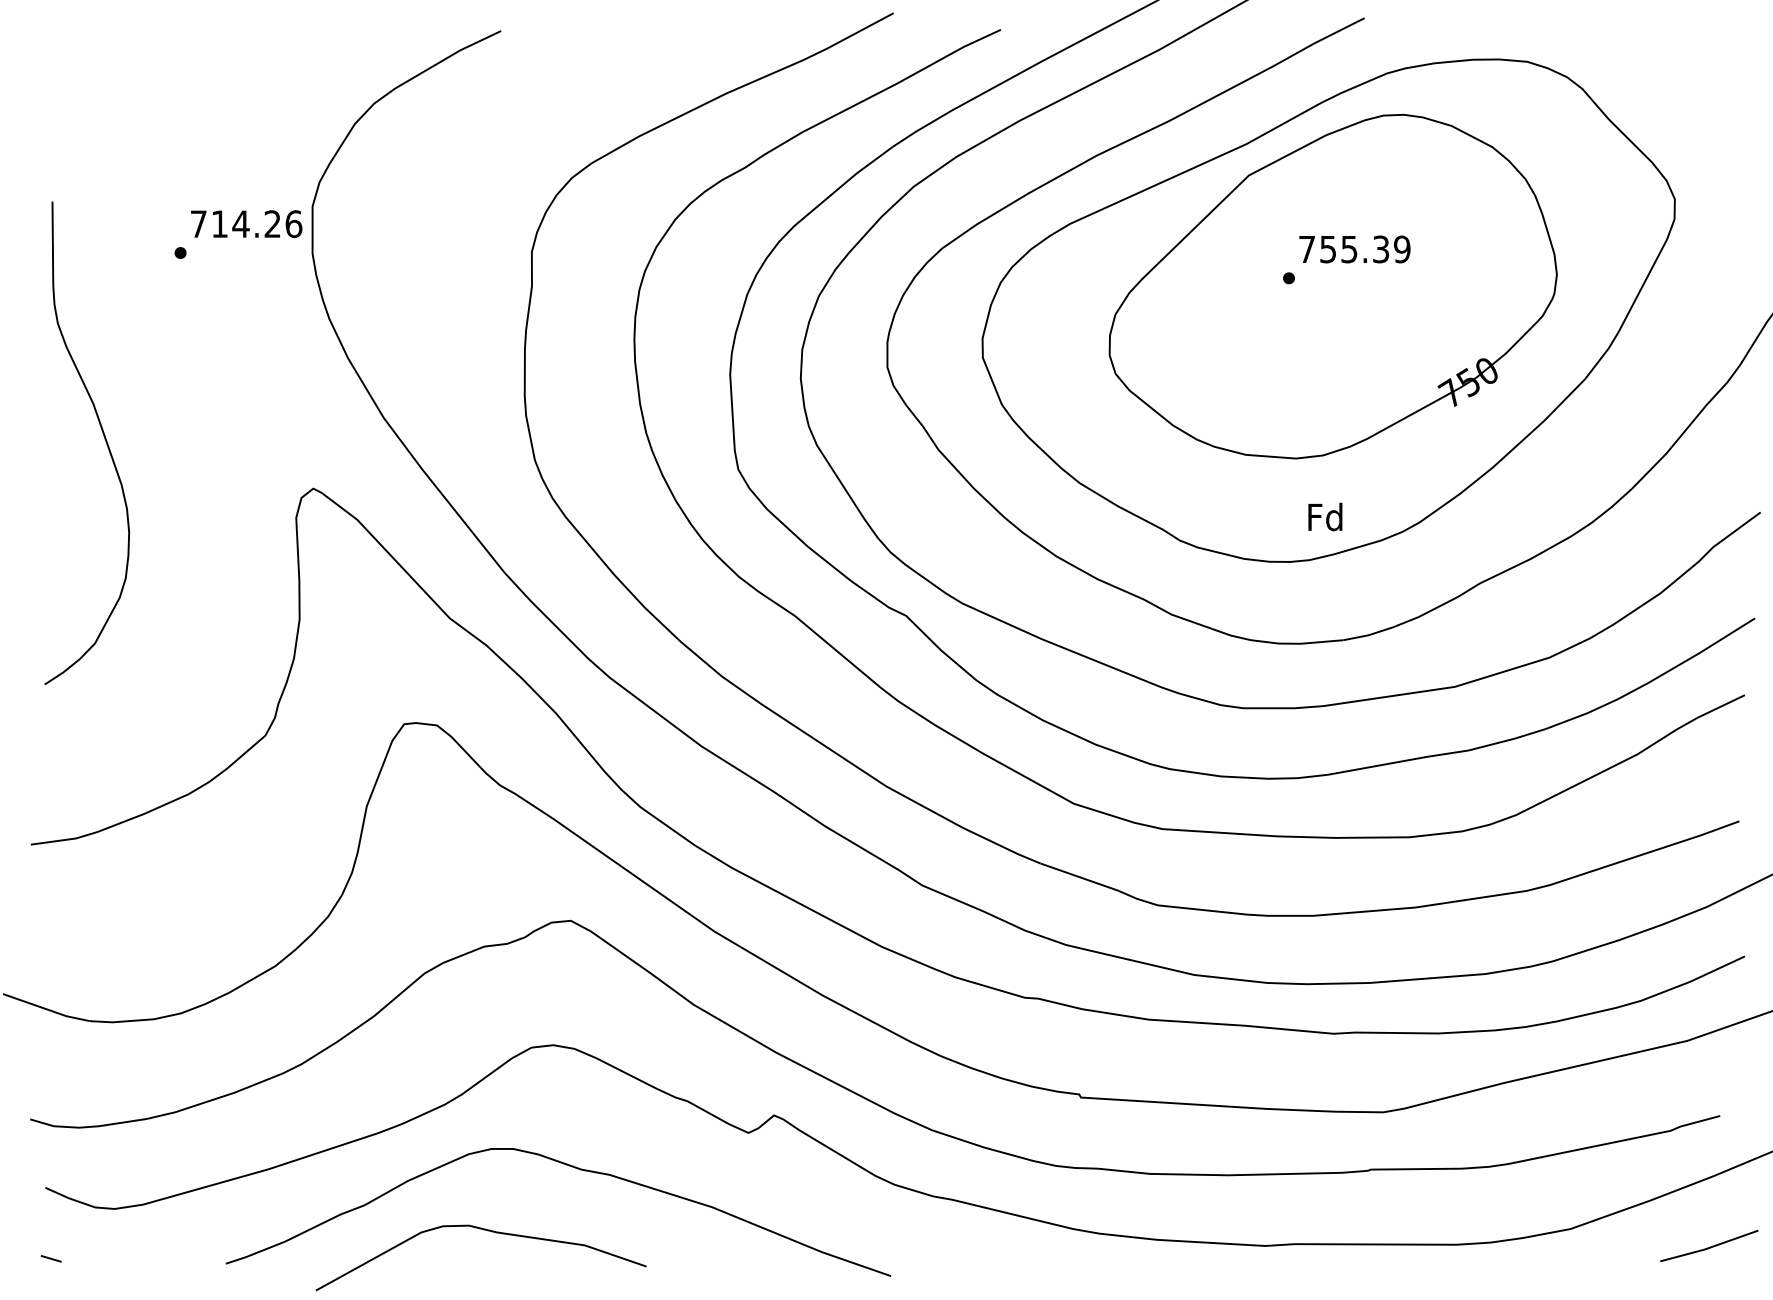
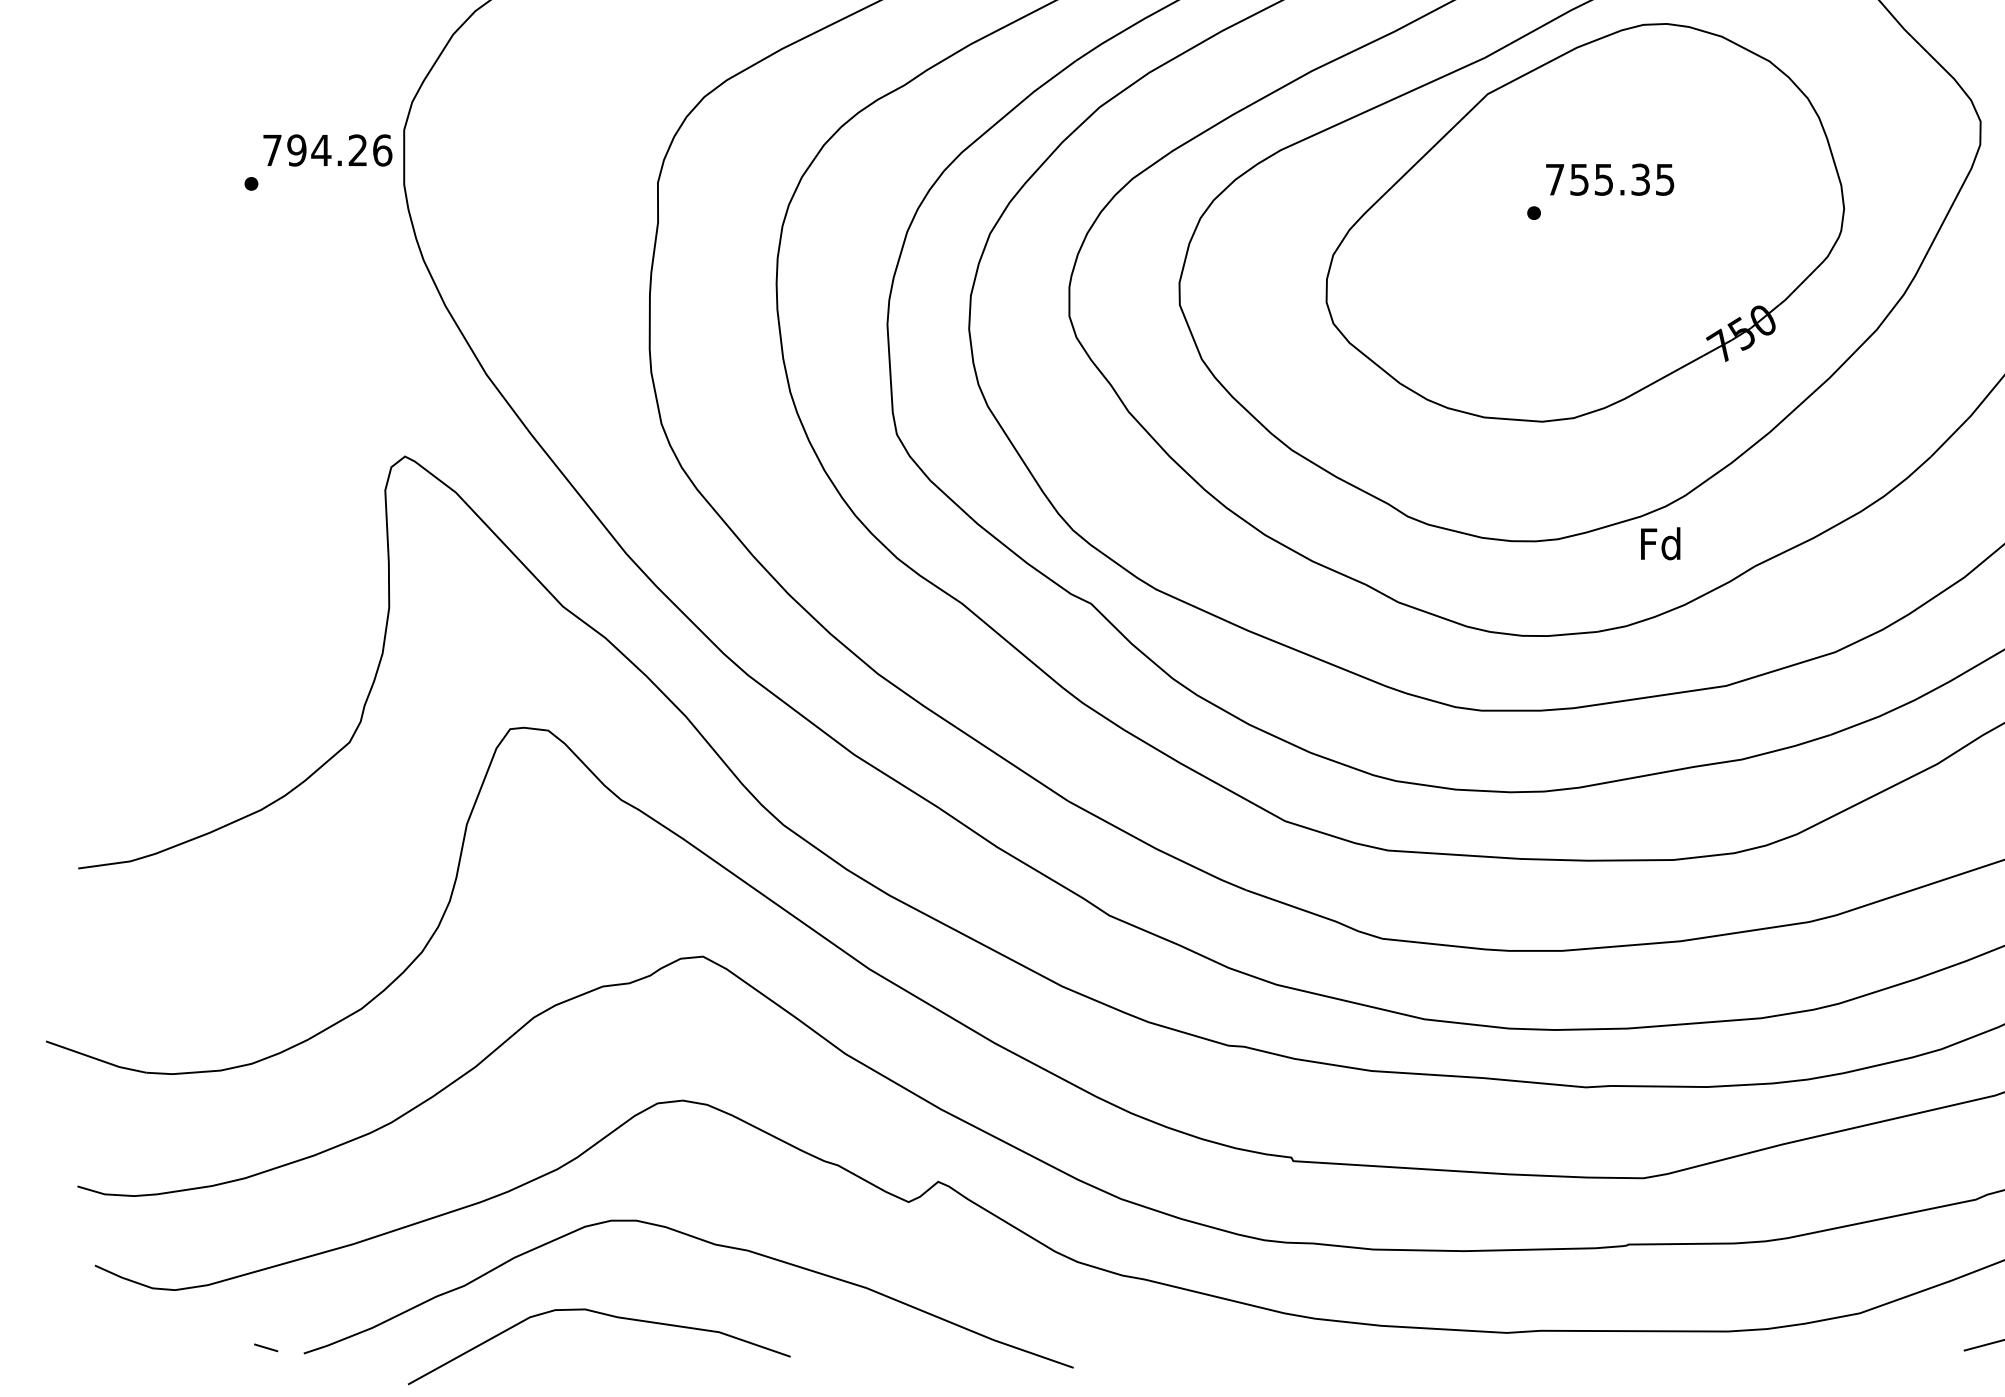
text: (219, 224) -> (296, 150), 714.26 -> 794.26
text: (1402, 249) -> (1665, 179), 755.39 -> 755.35
curve: (103, 436) -> (162, 396), removed
text: (1325, 516) -> (1660, 543), moved
line: (50, 1258) -> (265, 1347), moved

